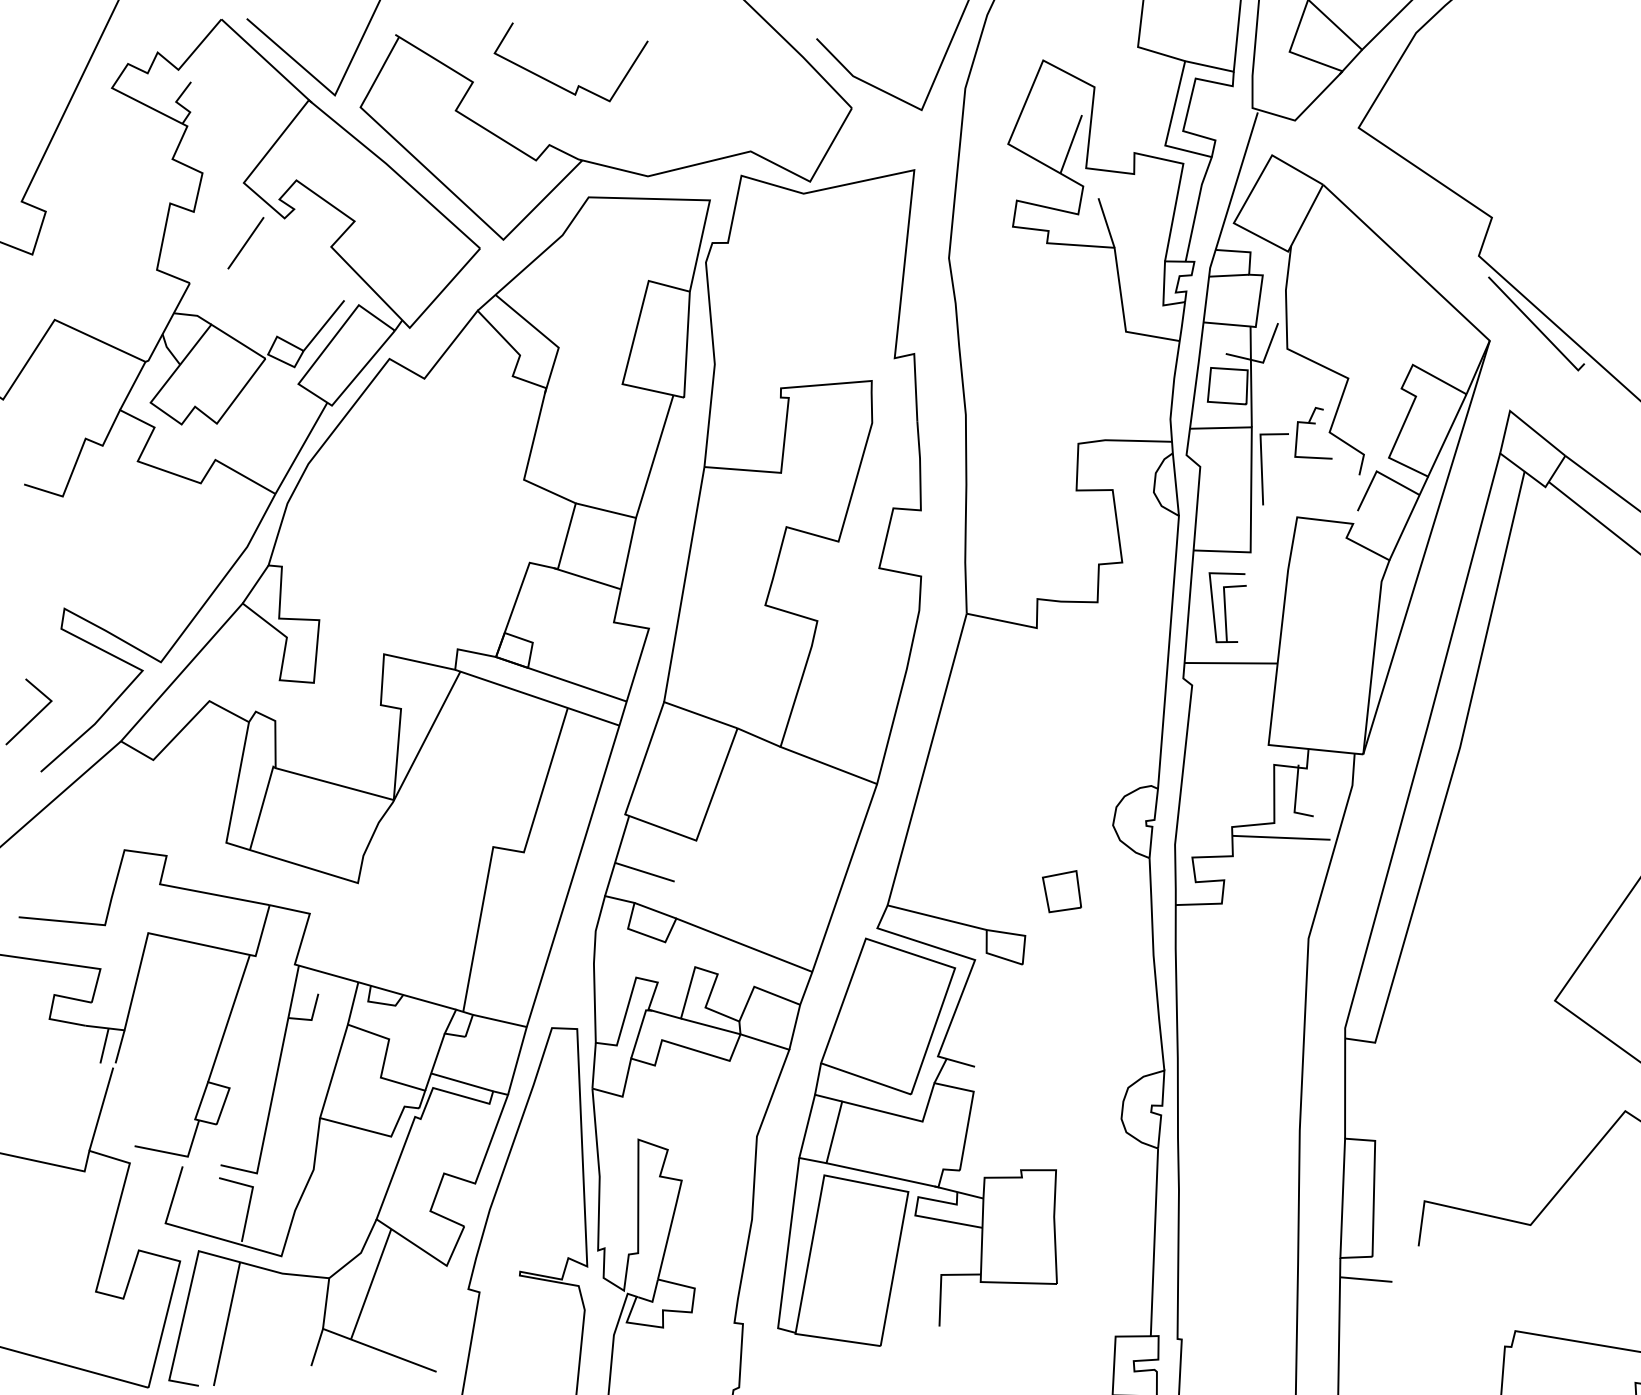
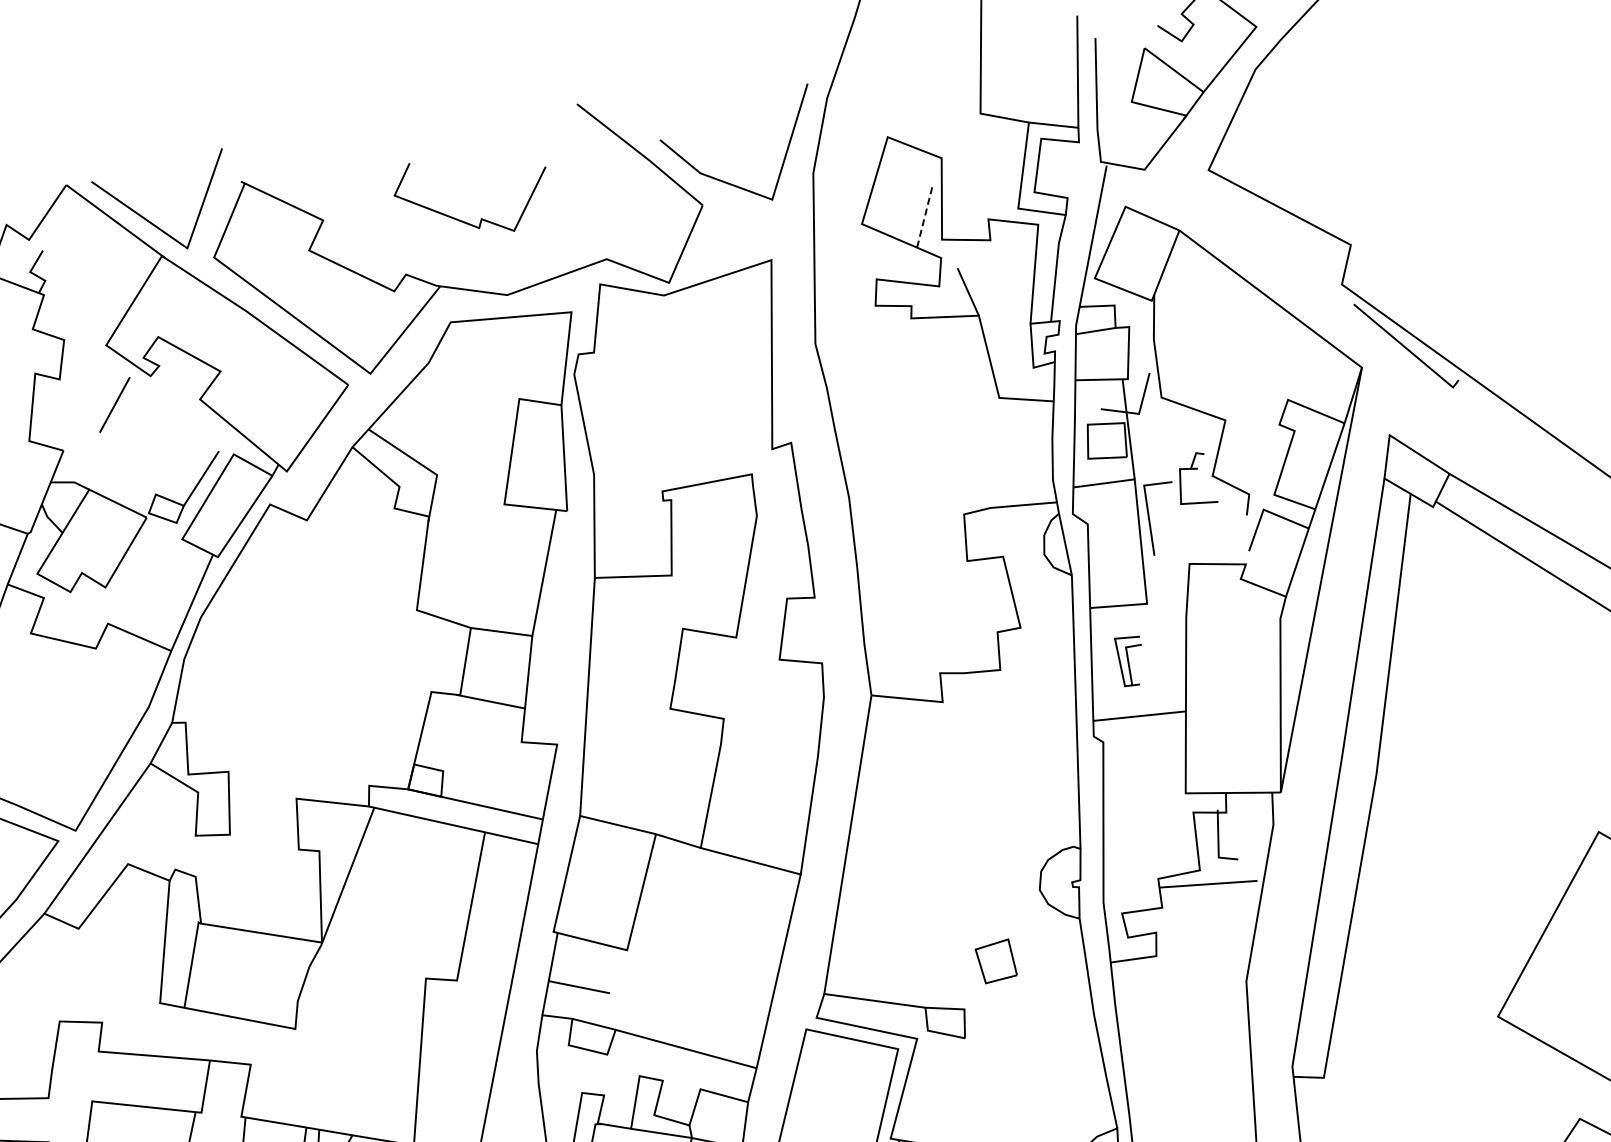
curve: (578, 85) -> (481, 218), moved
line: (1070, 145) -> (924, 218), solid -> dashed
part: (1227, 607) -> (1130, 661), size x0.7

